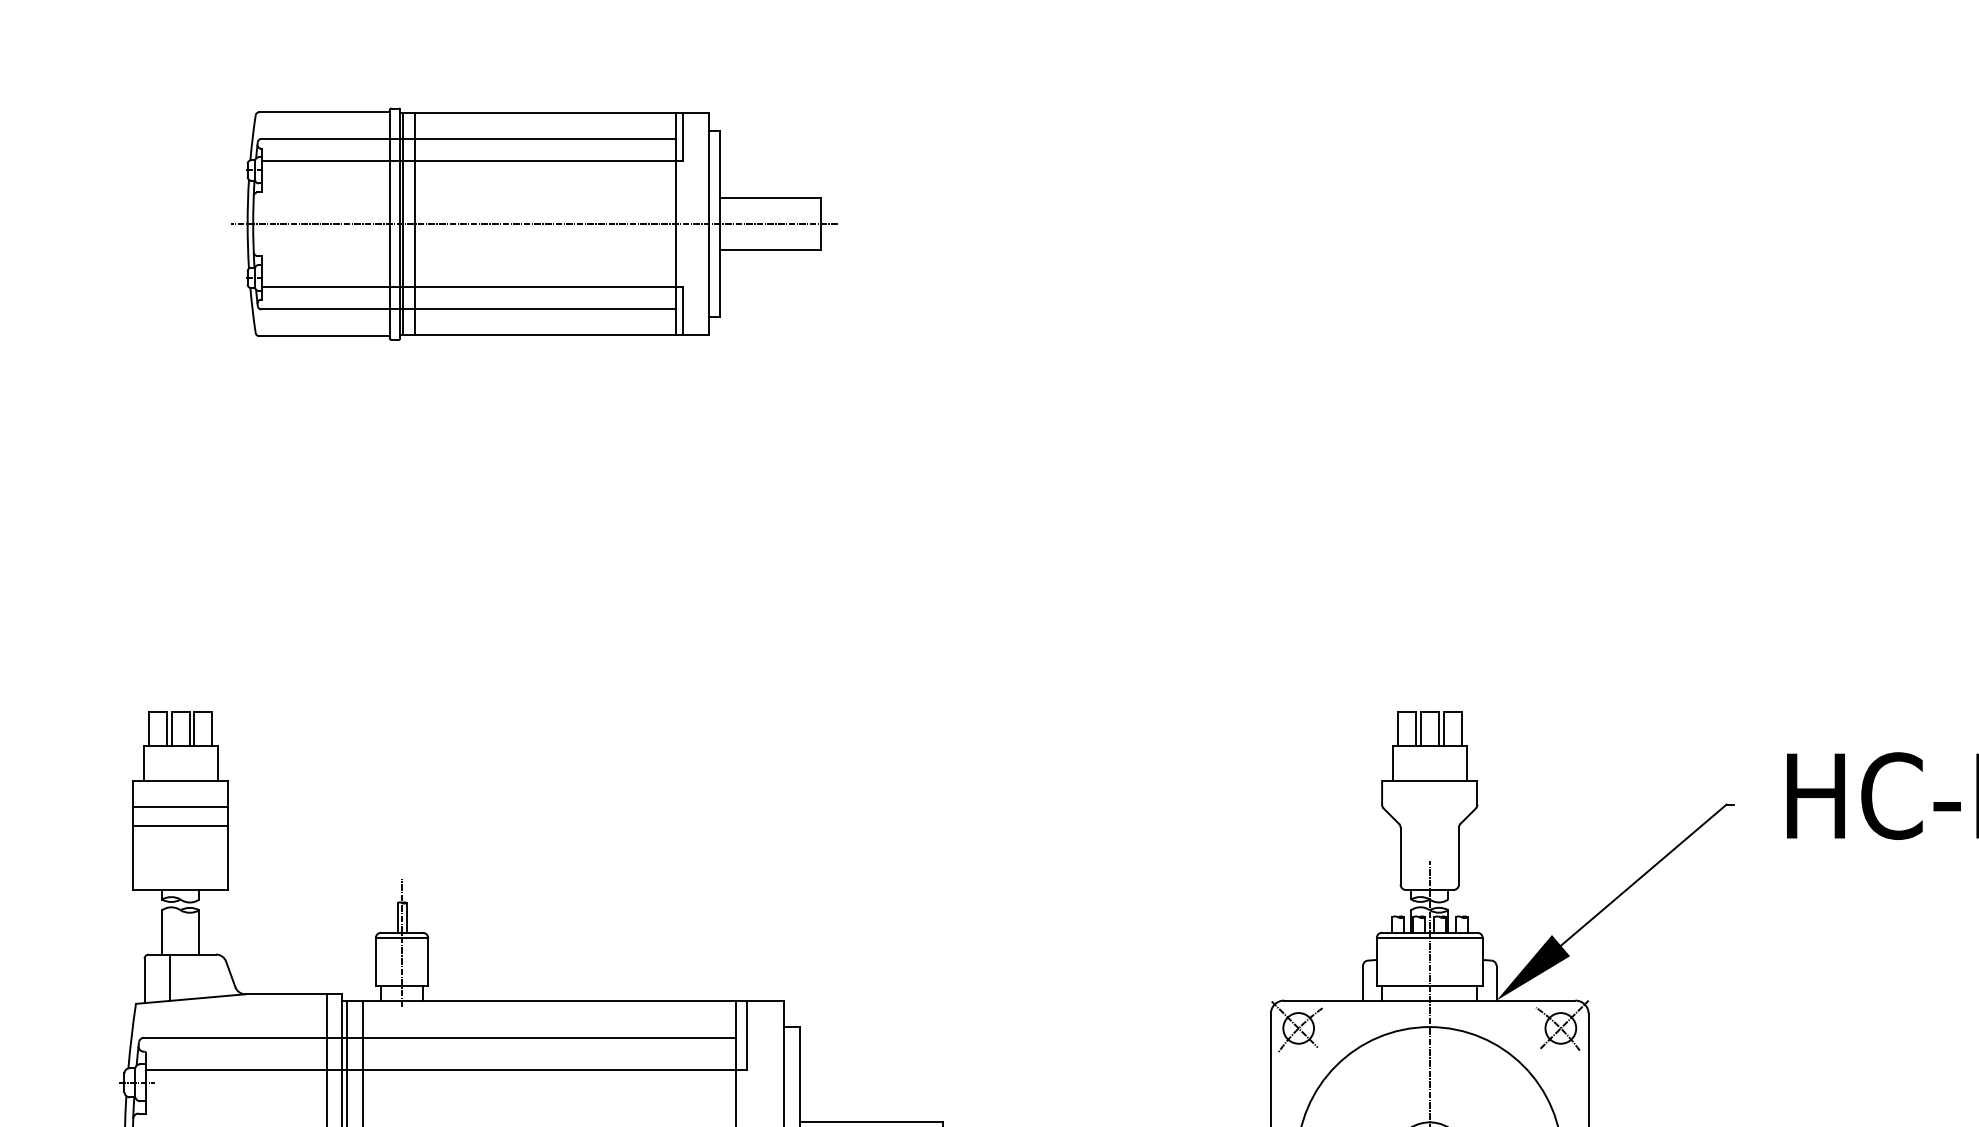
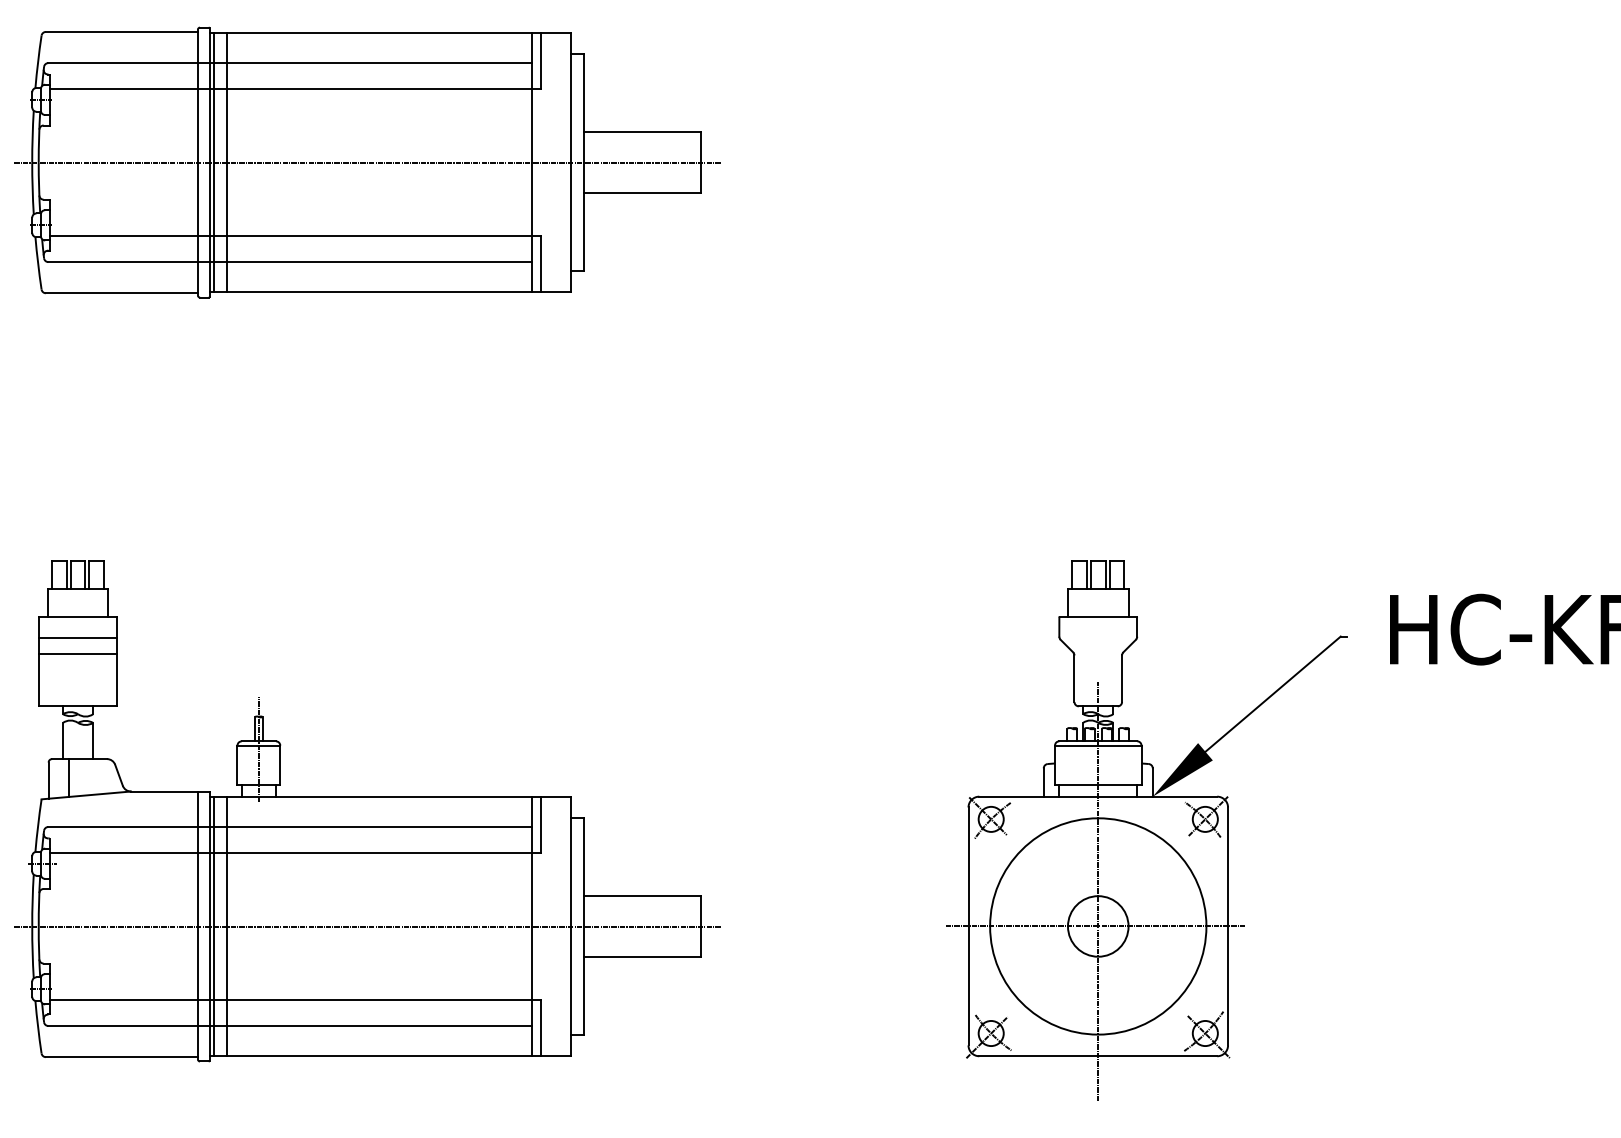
part: (535, 224) -> (367, 162), size x1.43

